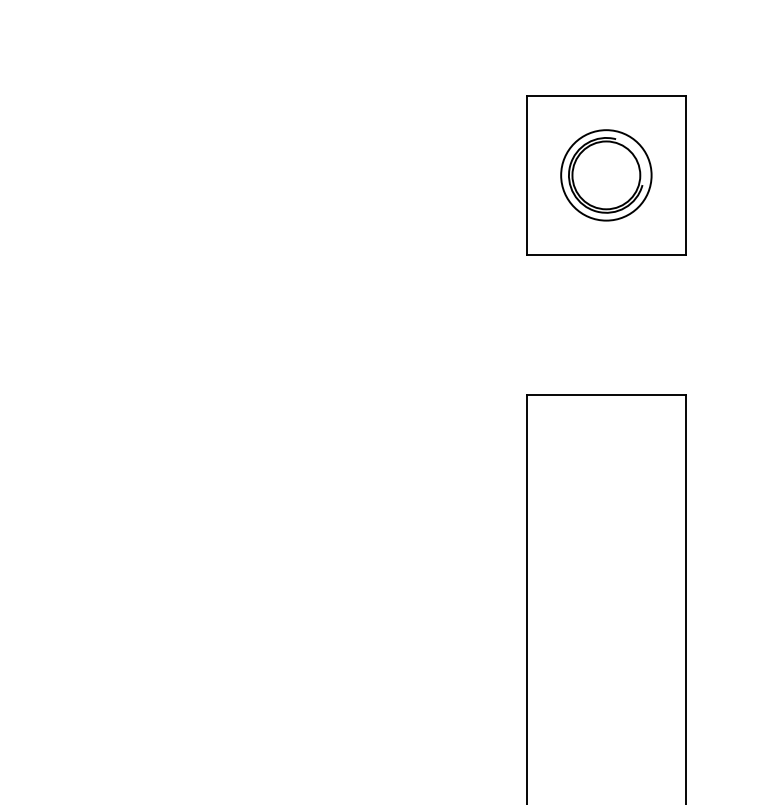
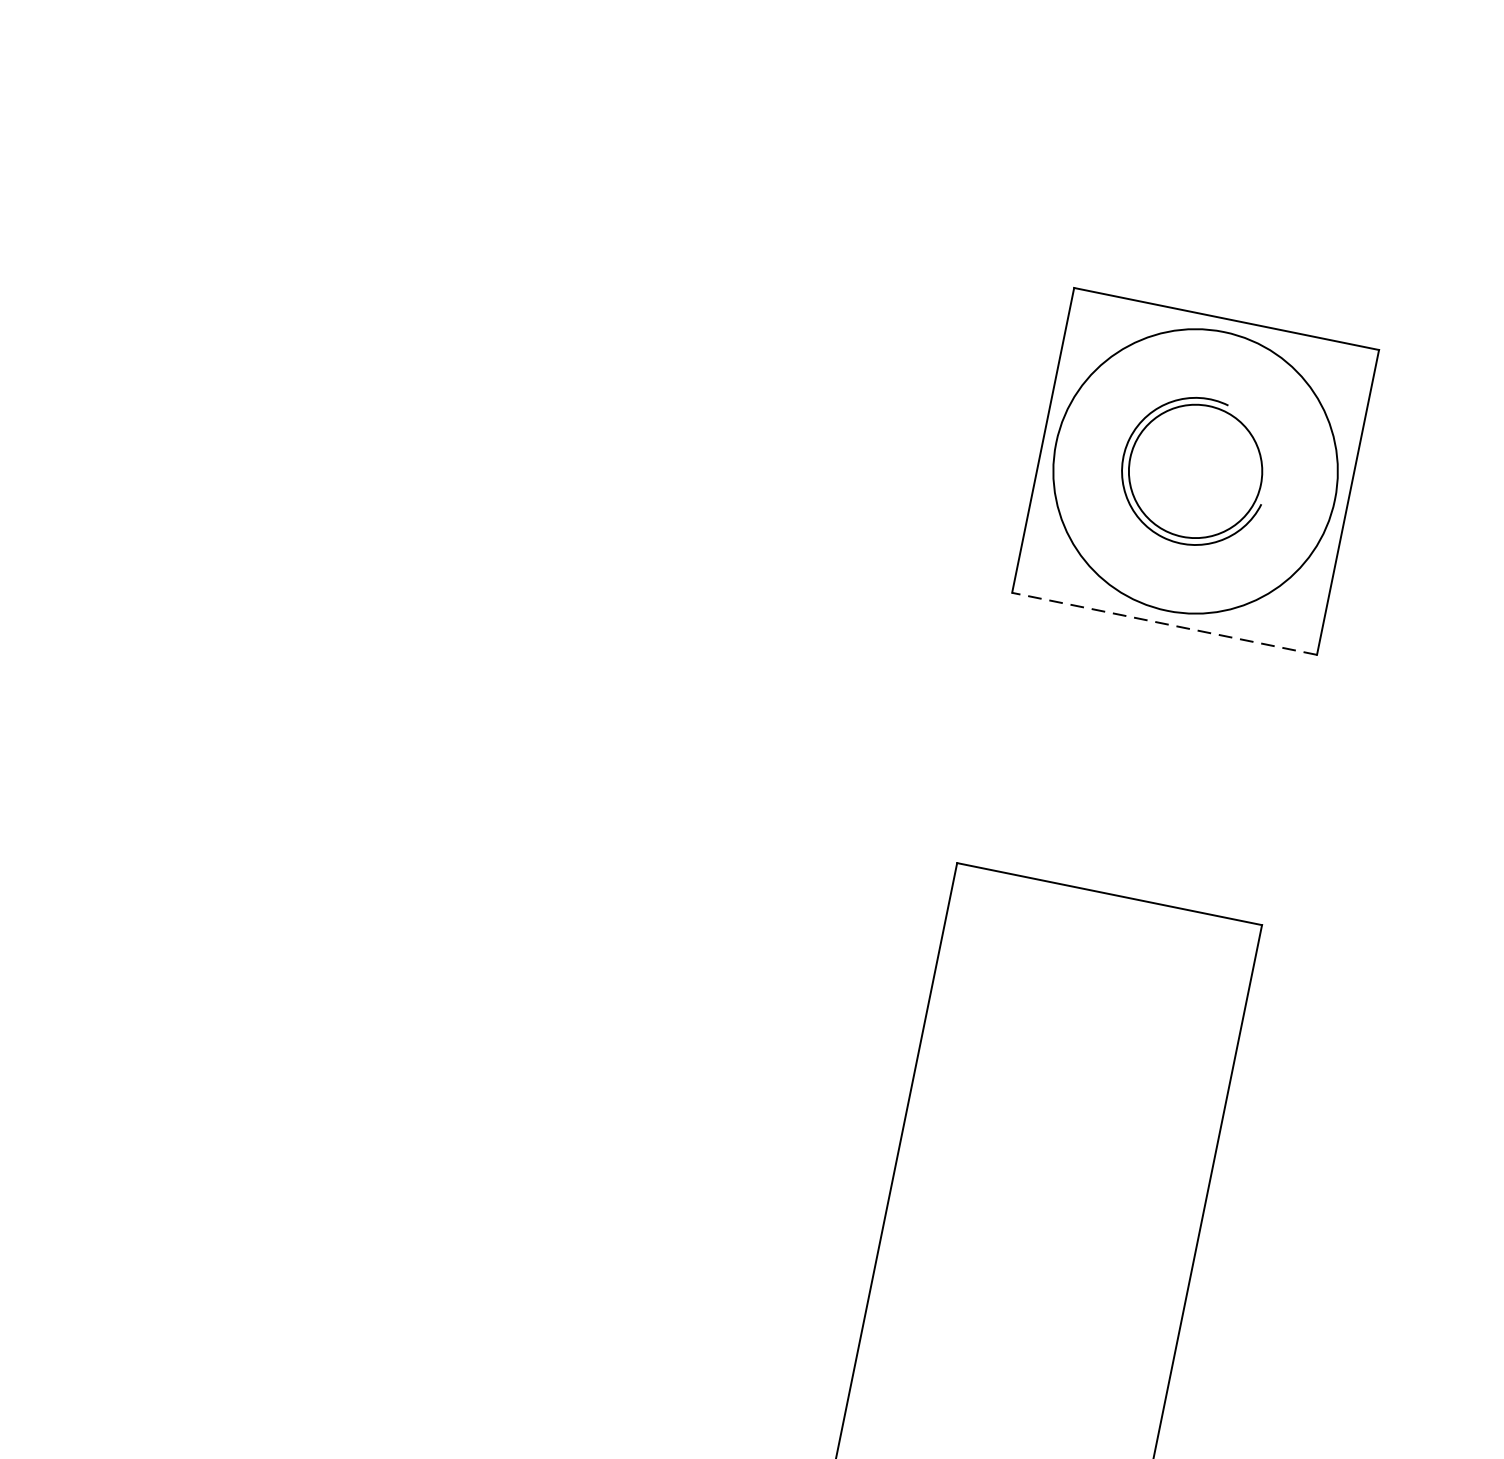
circle: (606, 175) -> (1195, 471), size x1.6
line: (605, 254) -> (1162, 623), solid -> dashed

